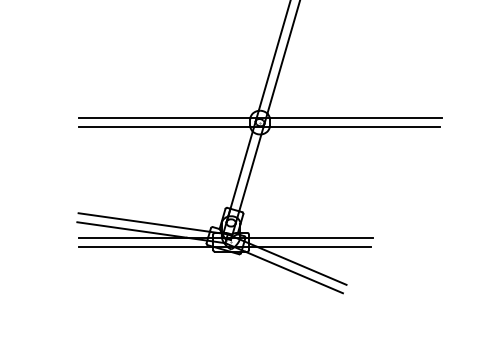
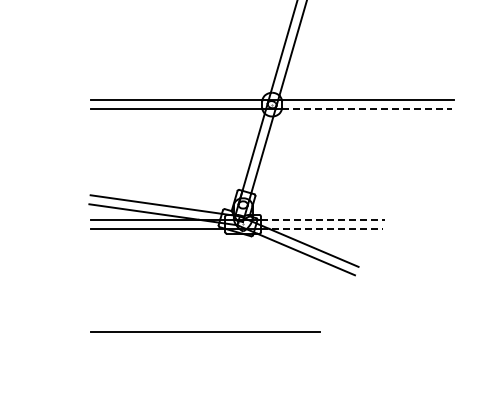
line: (355, 127) -> (367, 109), solid -> dashed
line: (311, 237) -> (323, 219), solid -> dashed
line: (310, 246) -> (322, 228), solid -> dashed

